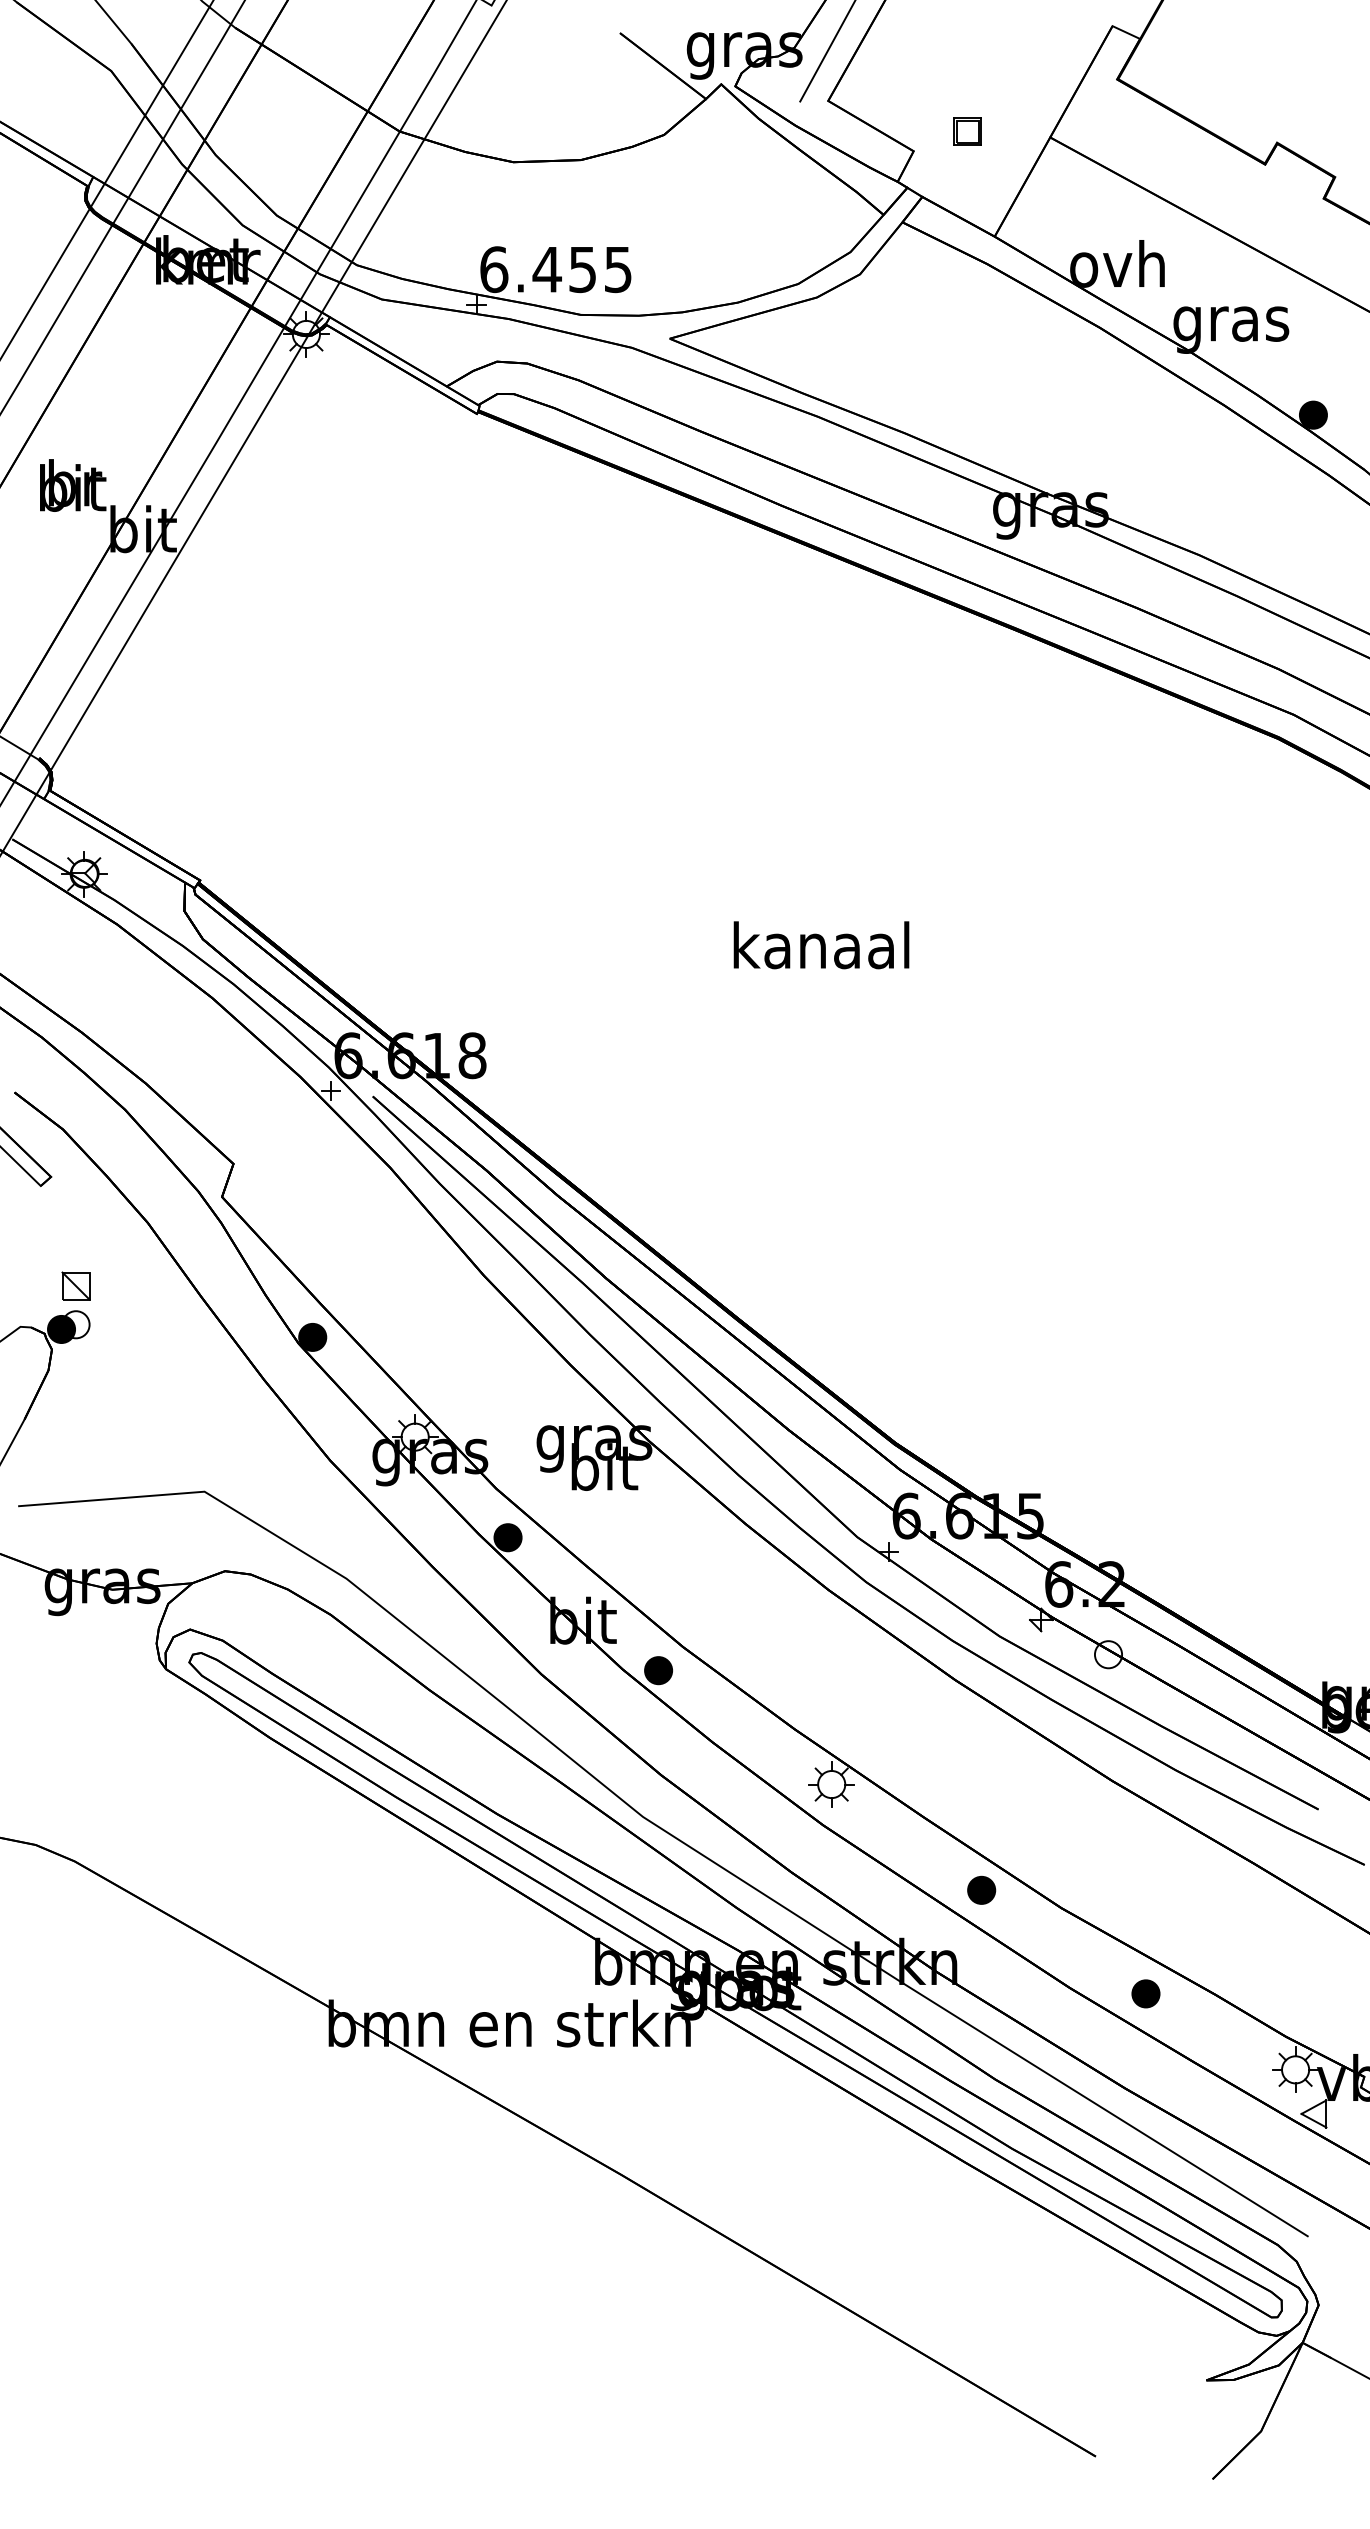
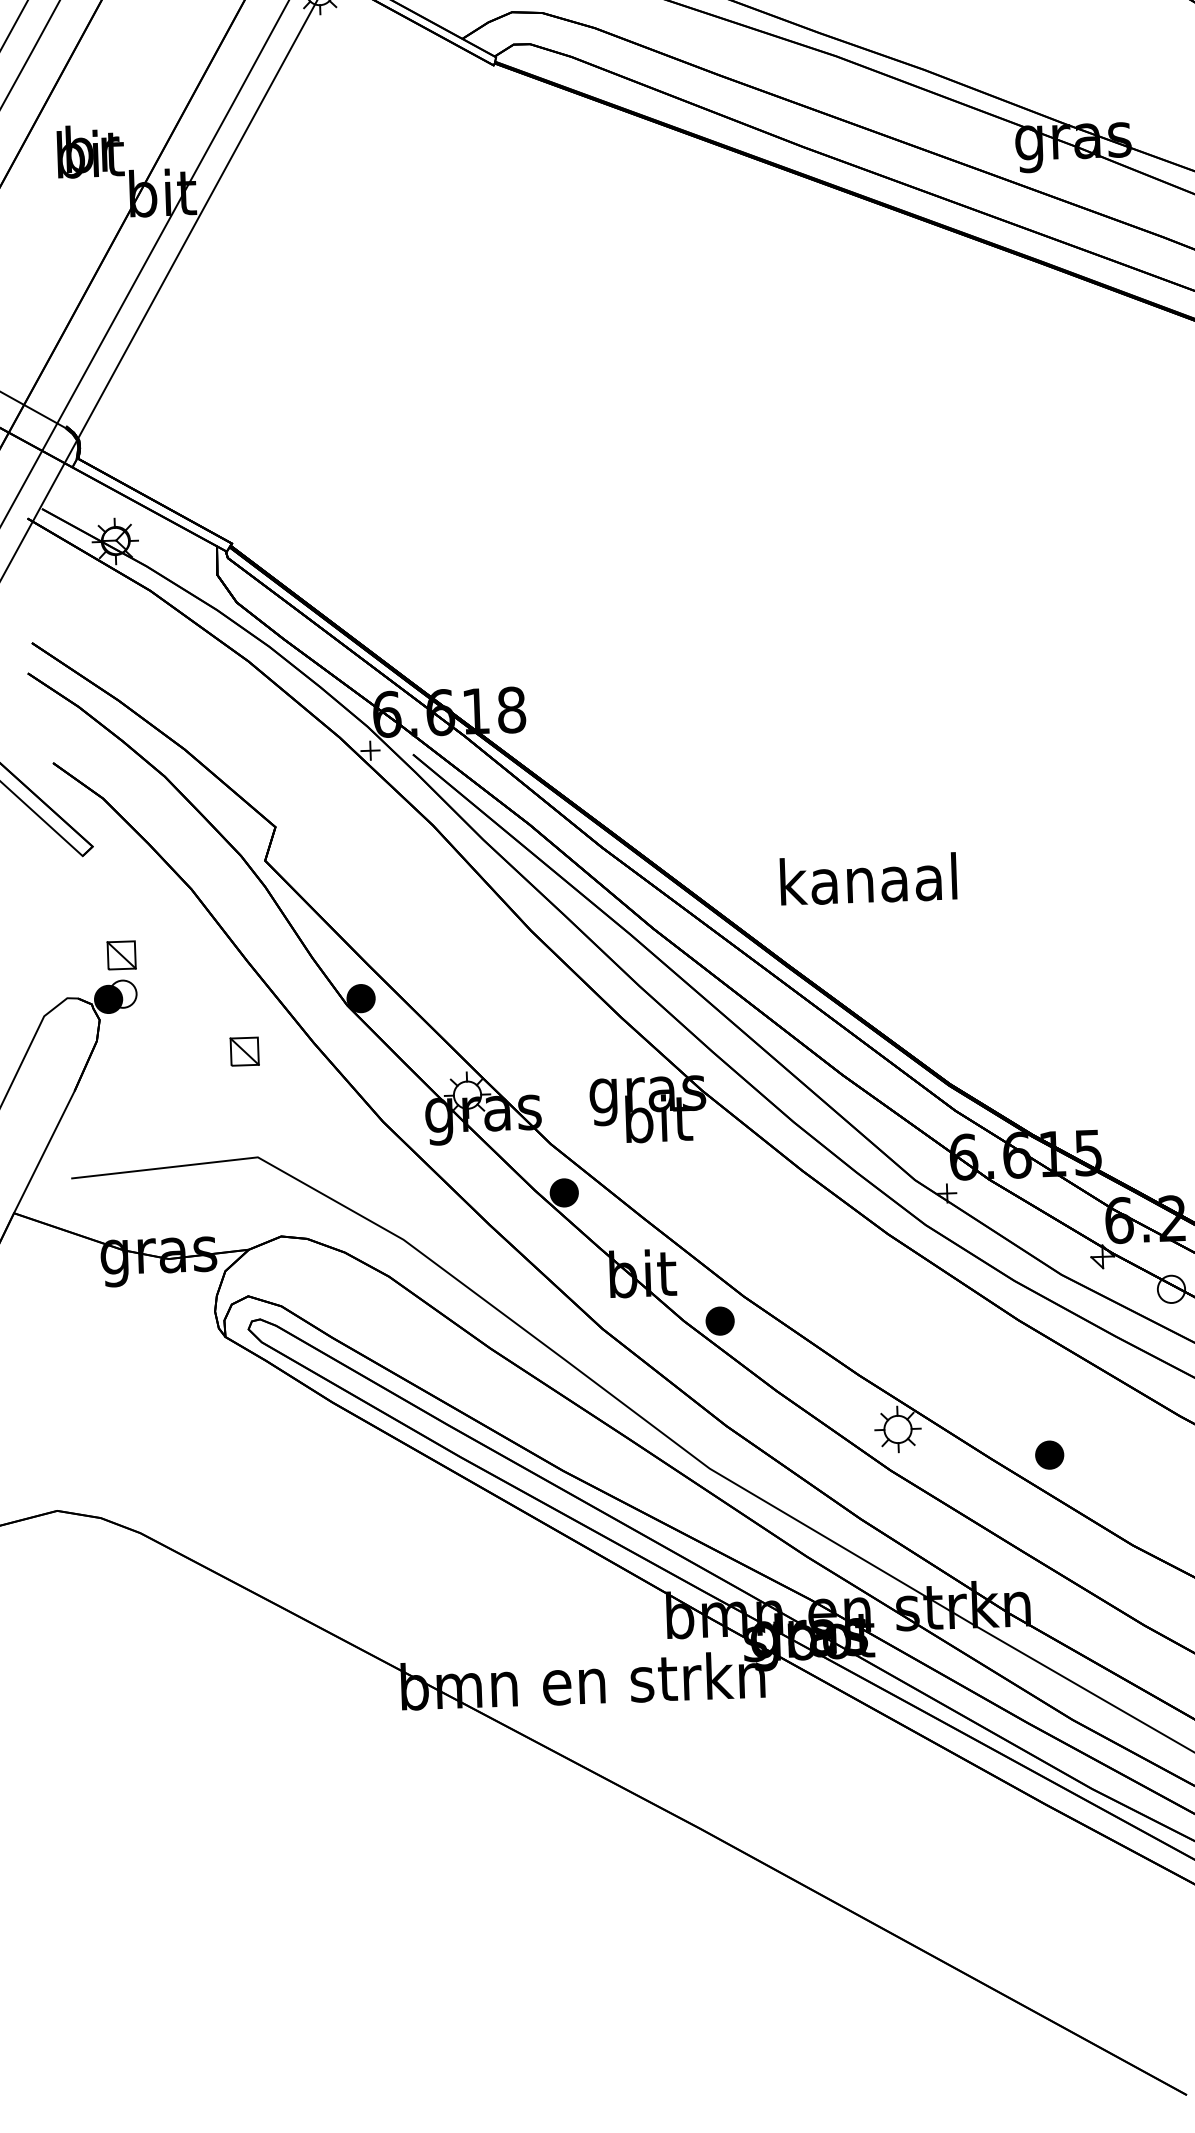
text: (821, 945) -> (868, 879), moved
part: (194, 1385) -> (244, 1051), added
part: (981, 1889) -> (1049, 1454), moved

